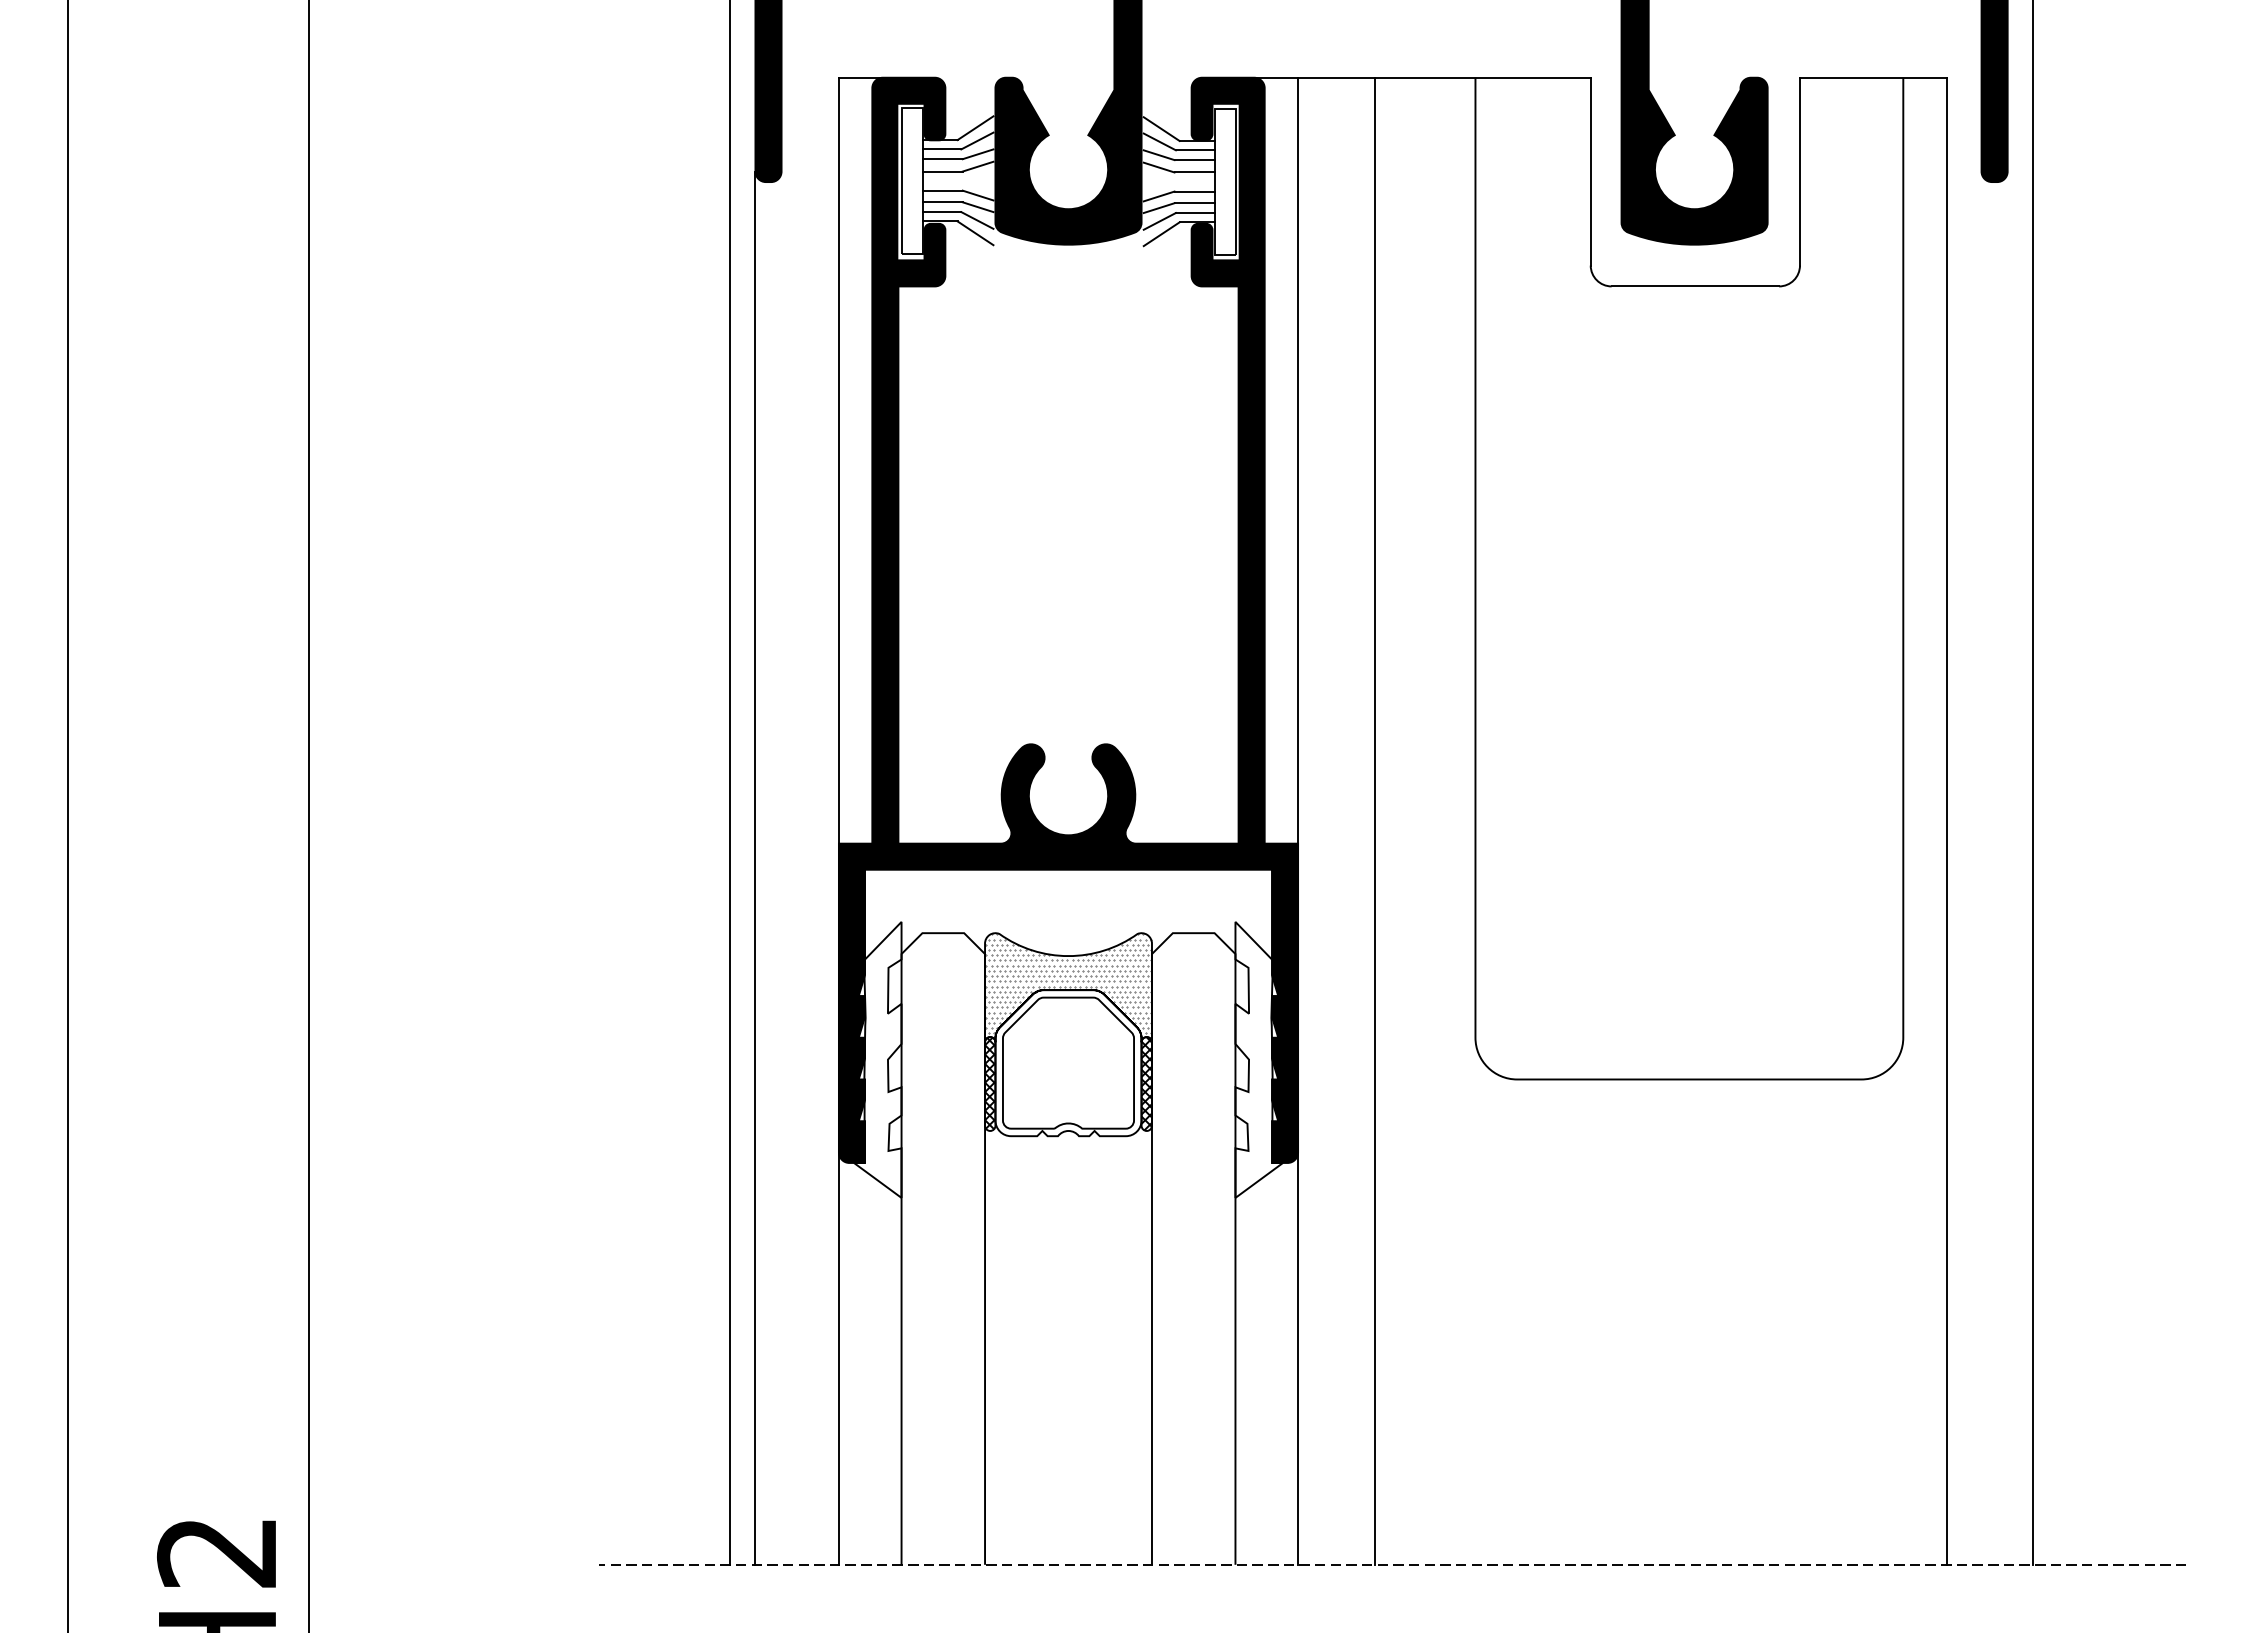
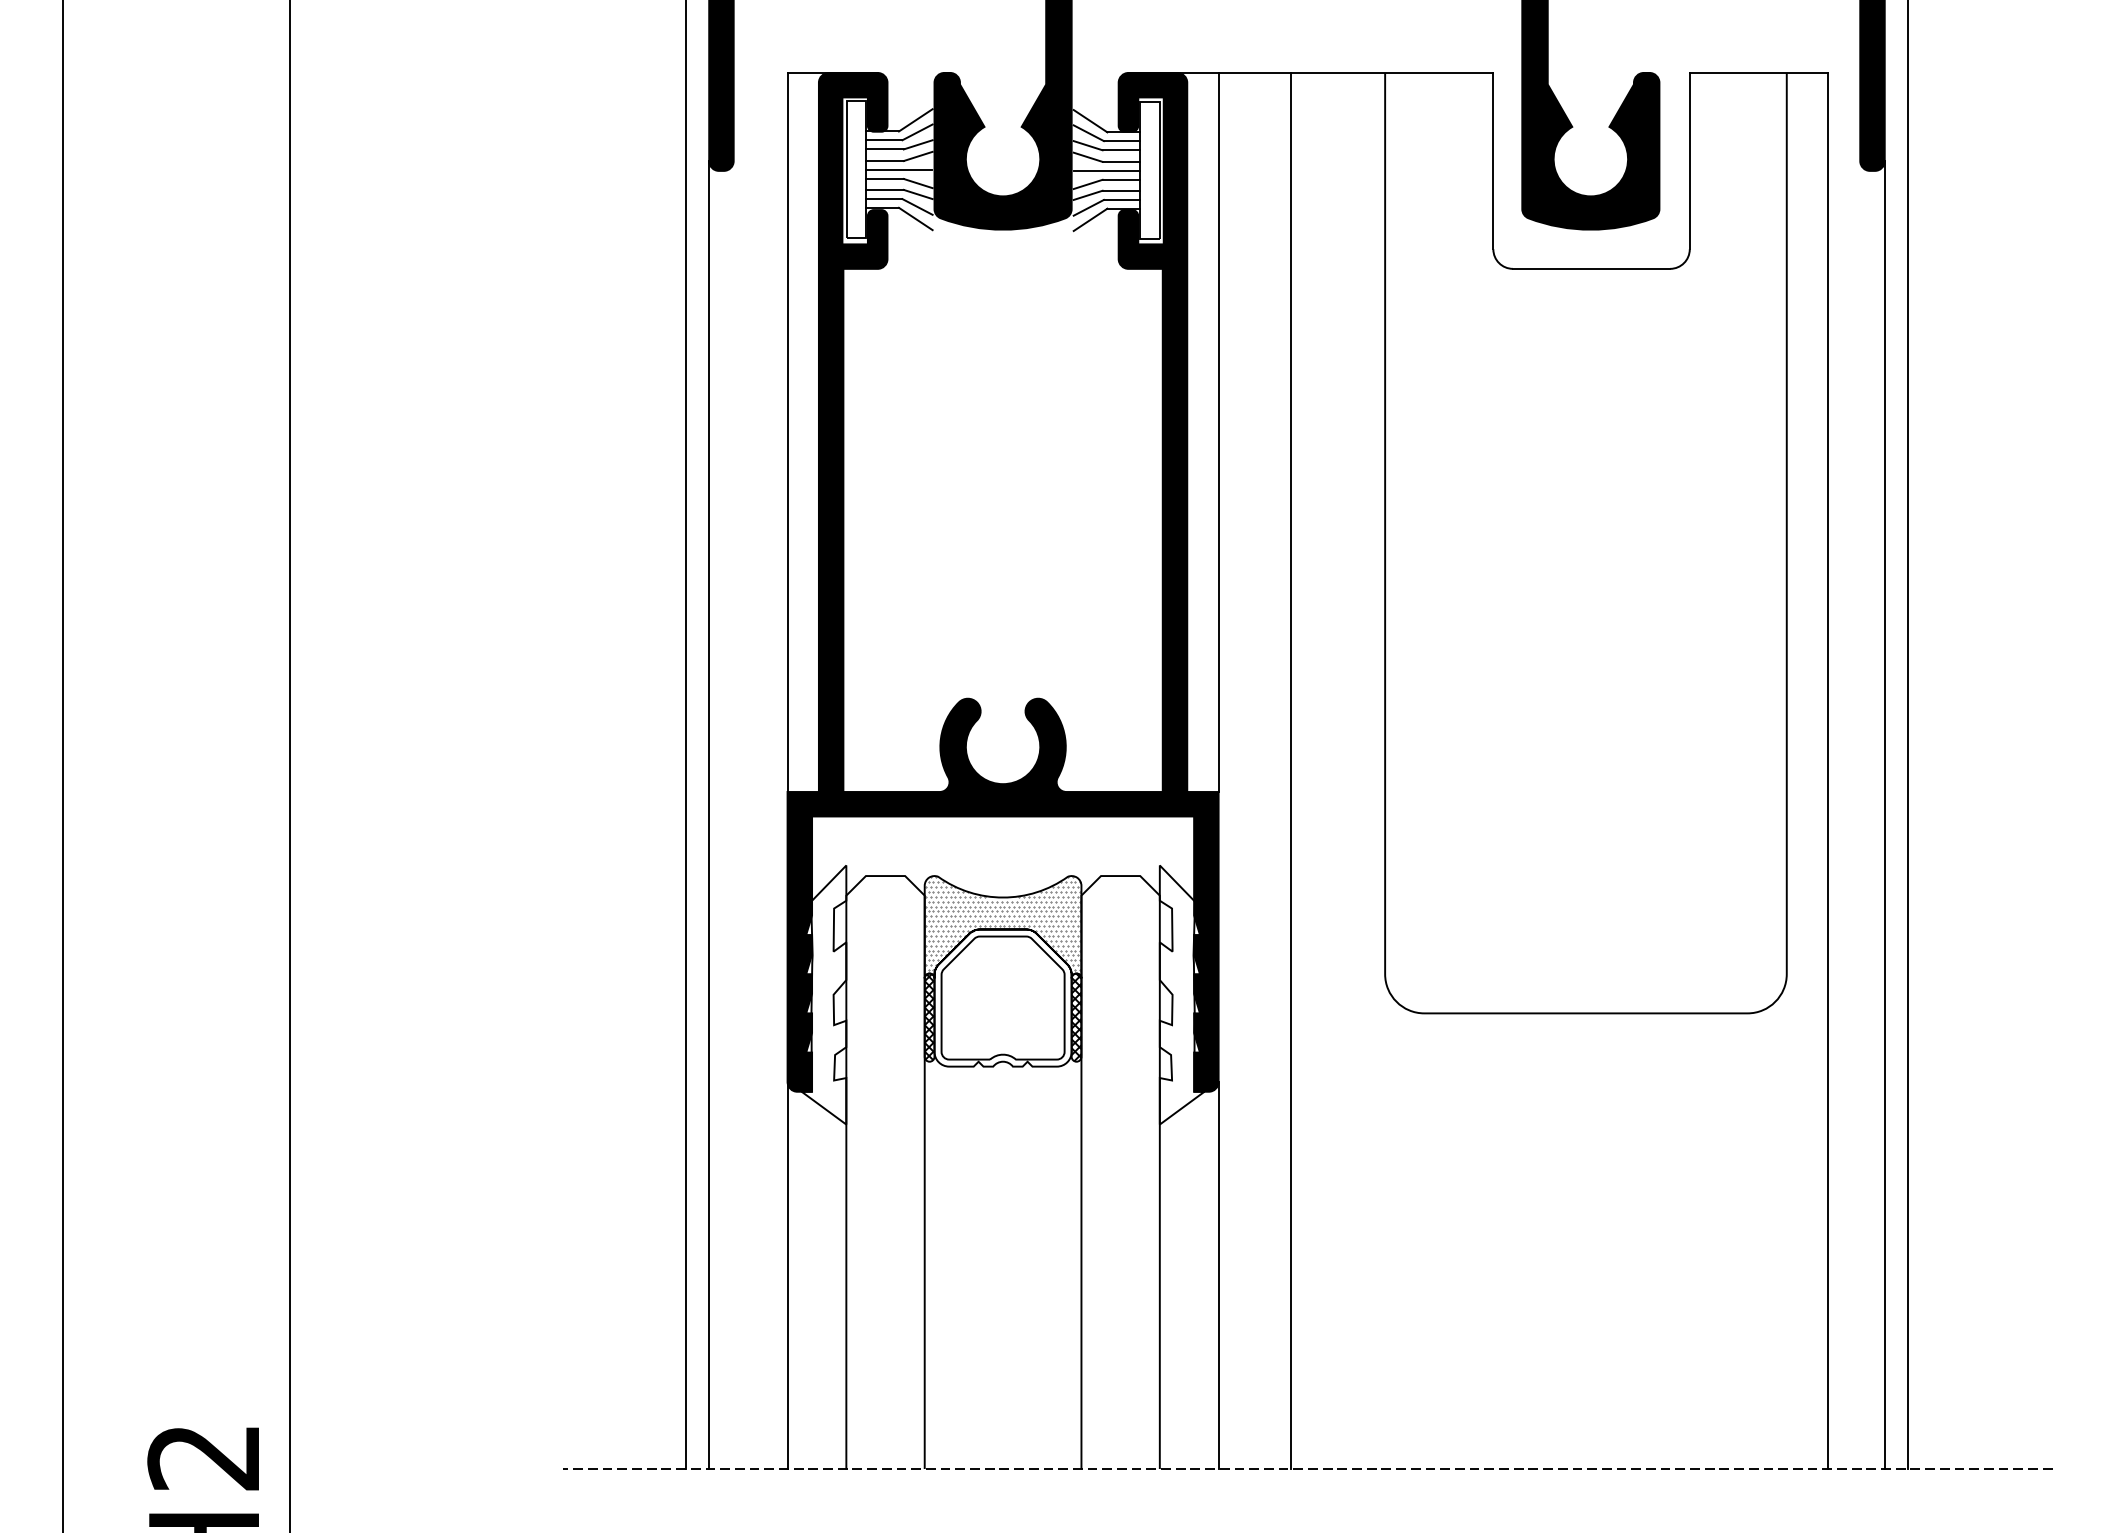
line: (958, 180) -> (899, 169), added
line: (1179, 181) -> (1107, 170), added
line: (2007, 868) -> (1884, 815), added

